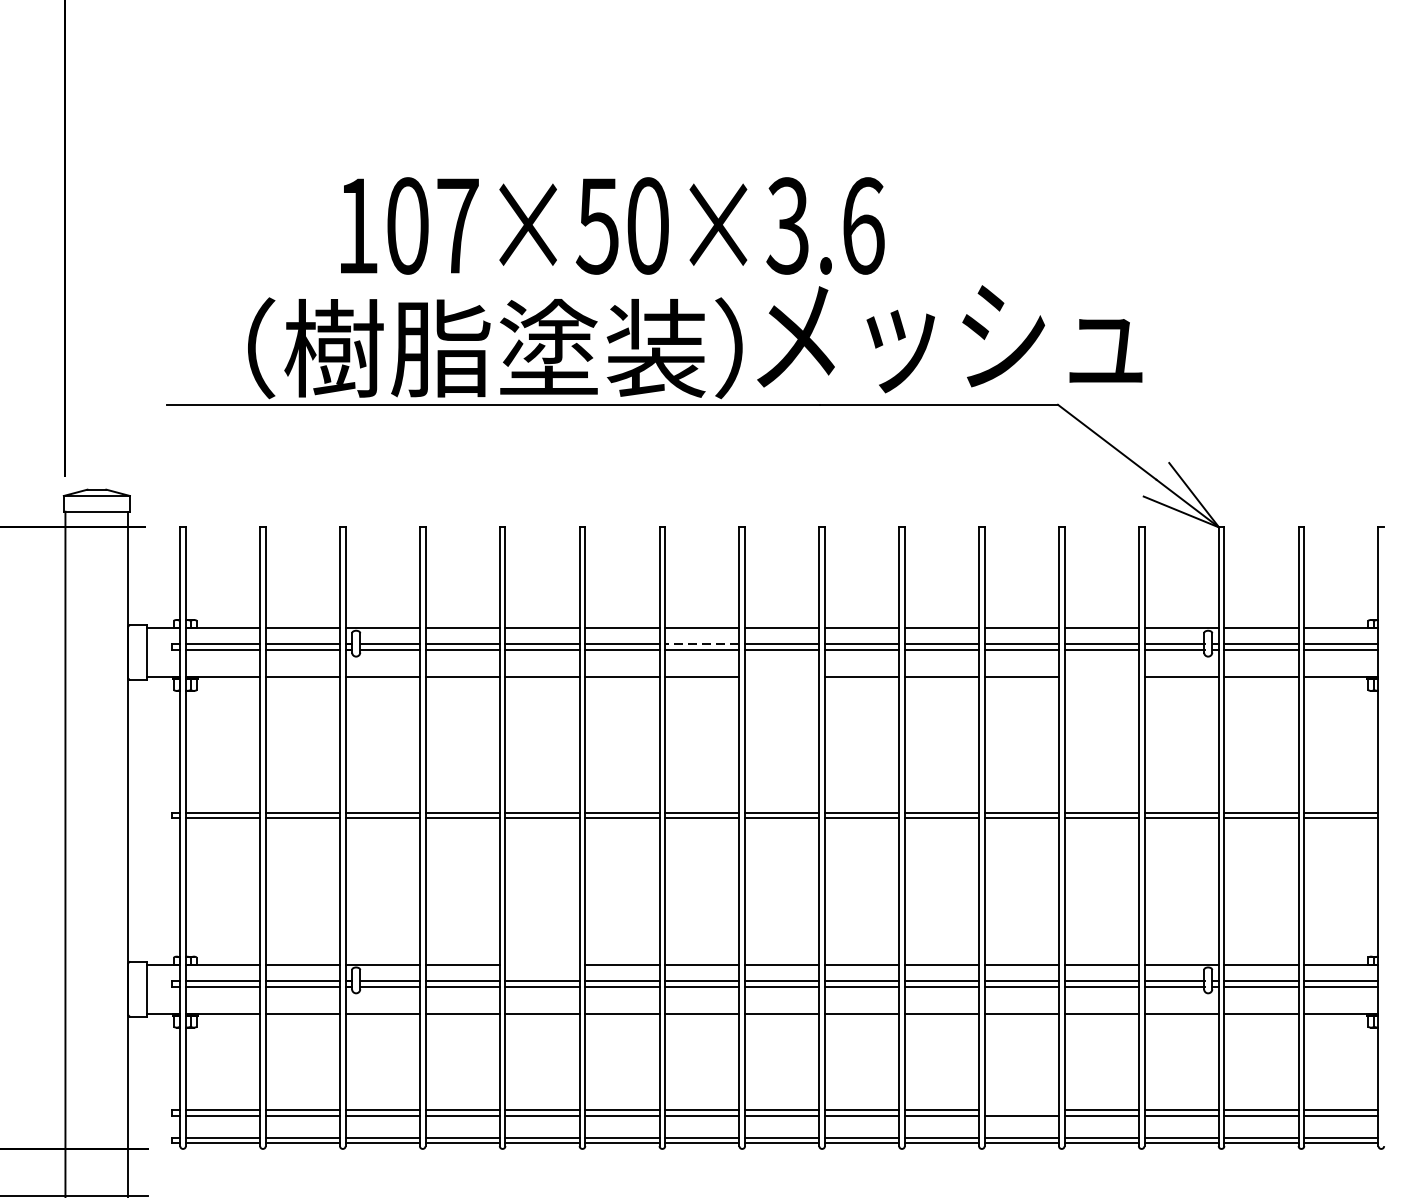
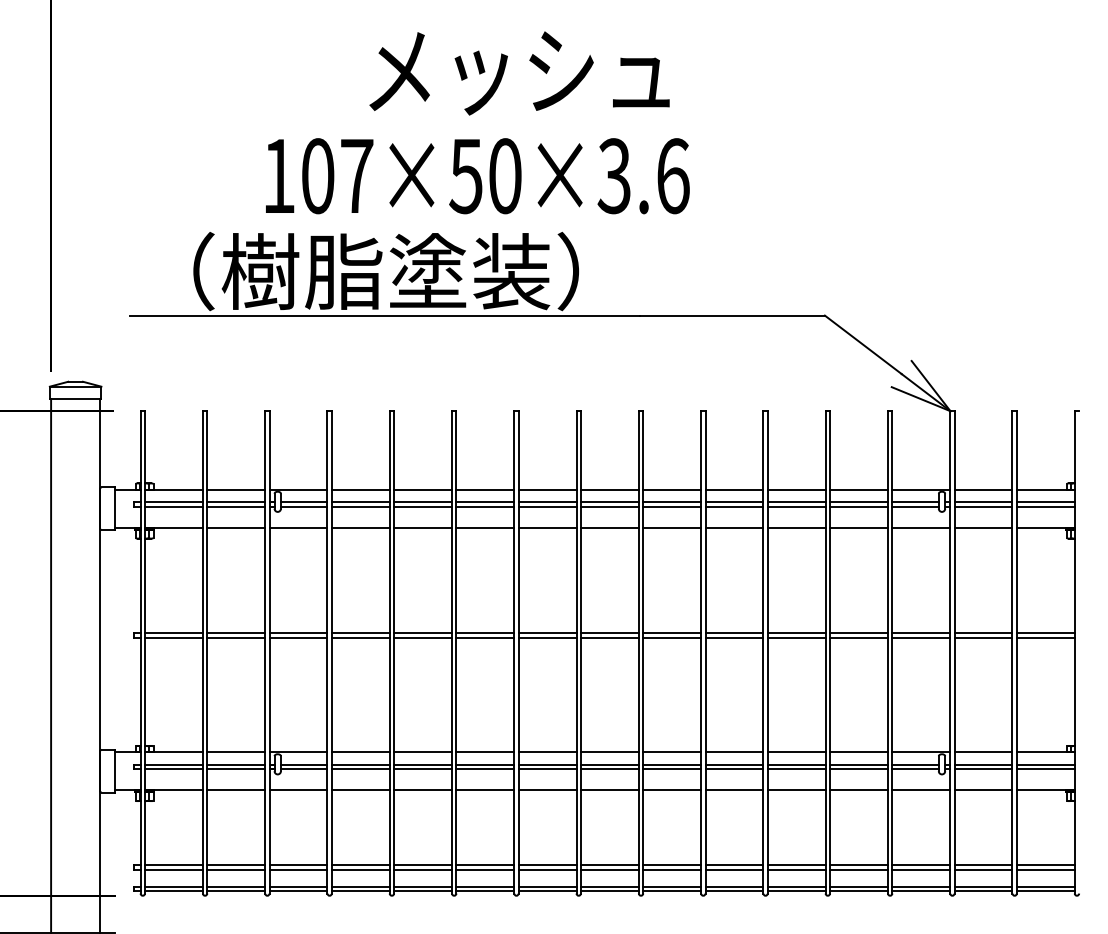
text: (949, 339) -> (519, 73), moved
line: (702, 644) -> (547, 502), dashed -> solid
line: (781, 676) -> (609, 527), added
line: (1101, 676) -> (858, 527), added
line: (541, 965) -> (422, 752), added
line: (1021, 1110) -> (796, 865), added

